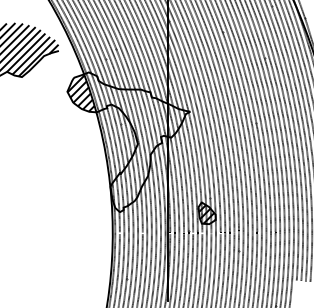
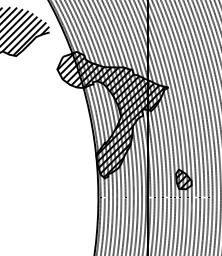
hatch: (135, 142) -> (118, 115), added

